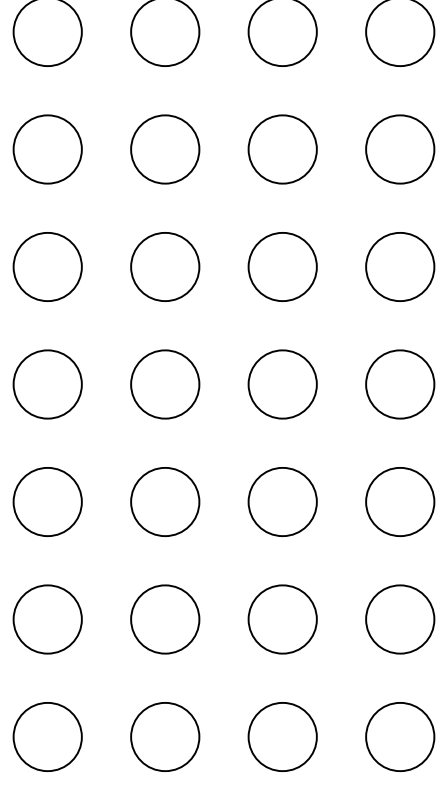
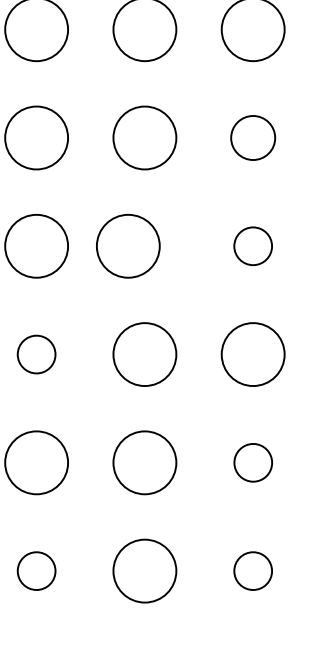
circle: (400, 266) -> (253, 137), size x0.7
circle: (282, 384) -> (128, 246), moved
circle: (400, 384) -> (253, 246), size x0.6
circle: (165, 501) -> (36, 354), size x0.6
circle: (400, 619) -> (253, 462), size x0.6
circle: (165, 736) -> (36, 570), size x0.6
circle: (400, 736) -> (253, 570), size x0.6

